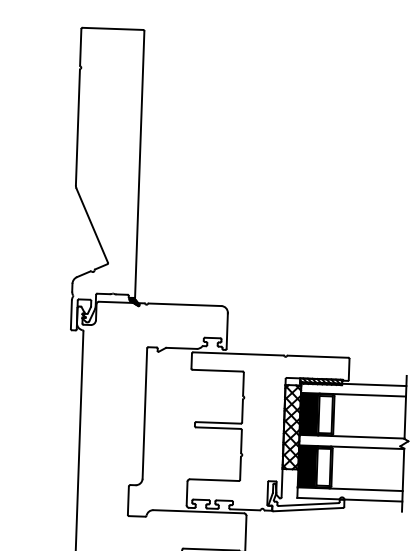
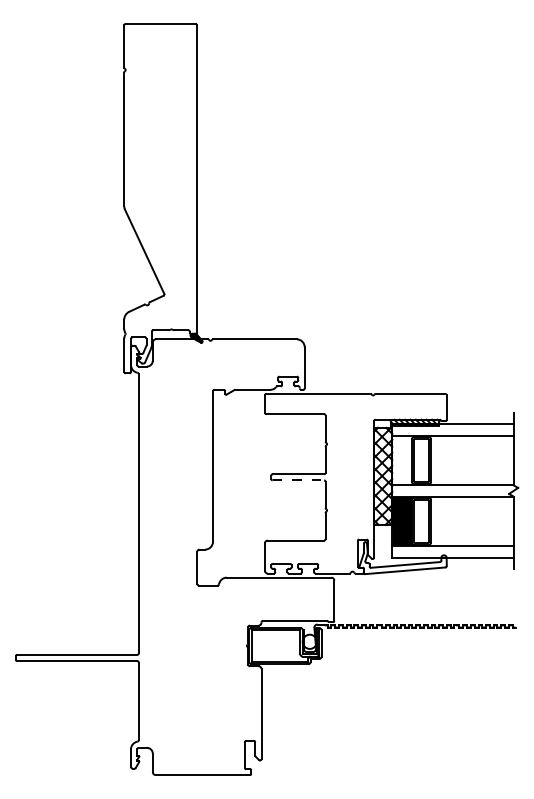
fill: (309, 414) -> (402, 460), removed
line: (218, 428) -> (298, 480), solid -> dashed

